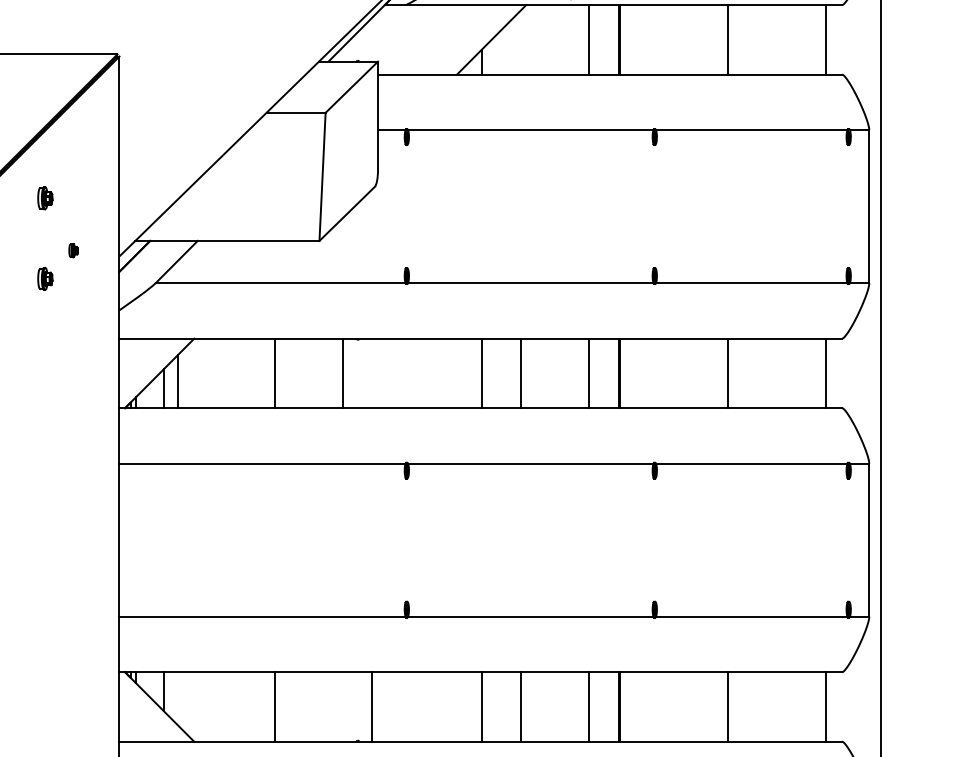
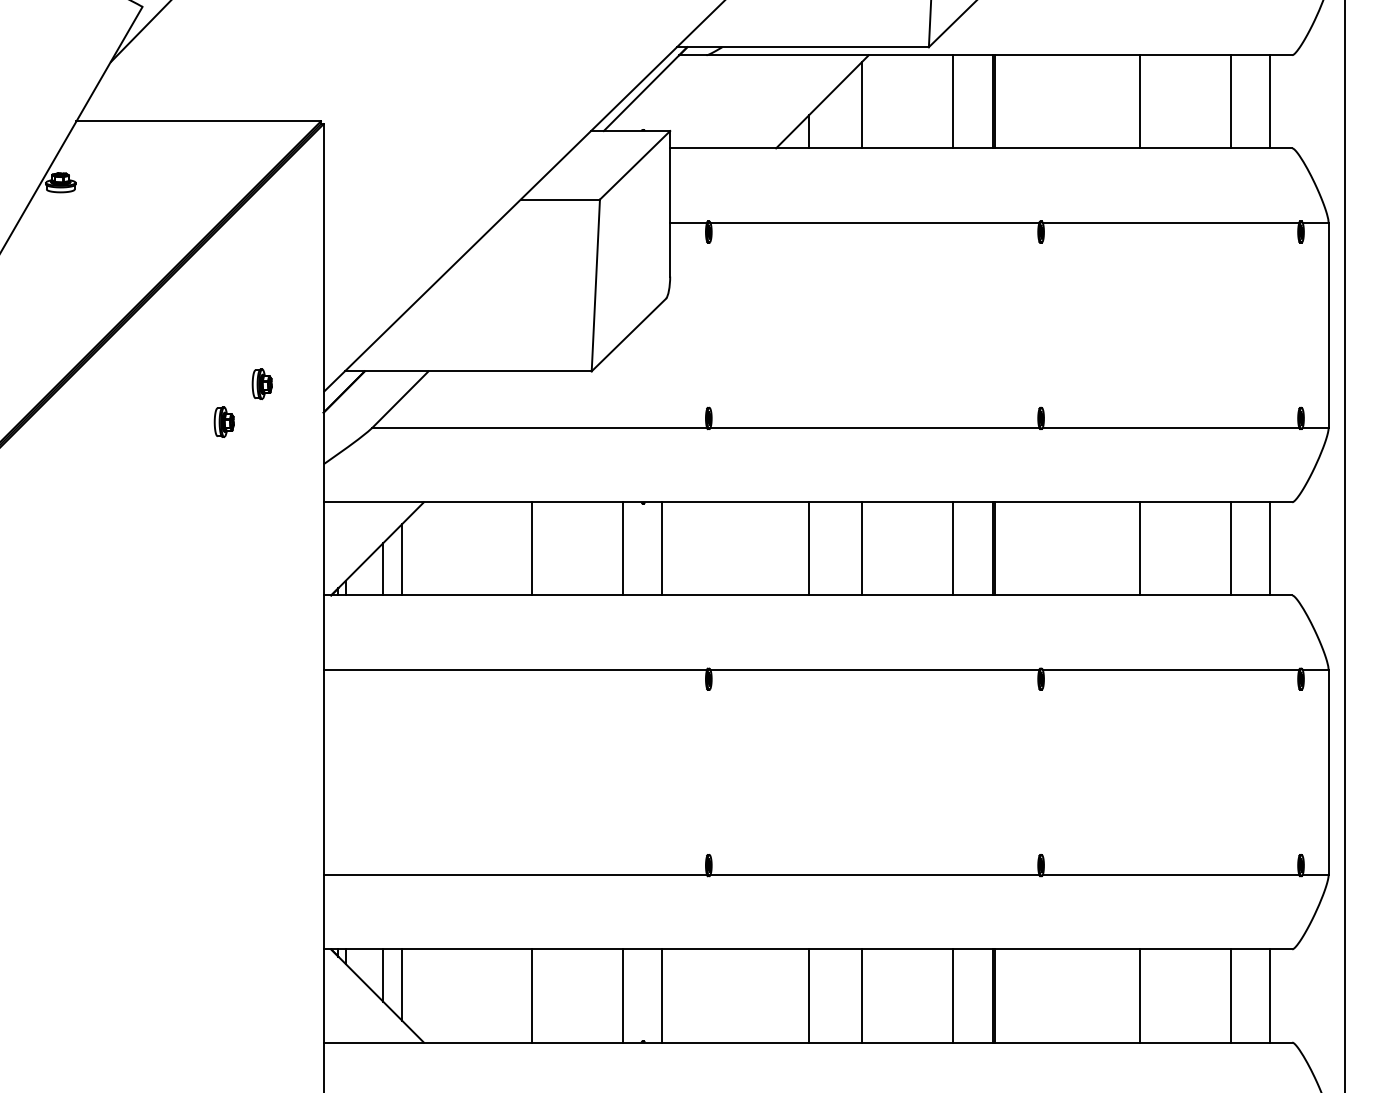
line: (796, 39) -> (1230, 101), added
line: (521, 41) -> (862, 104), added
part: (44, 197) -> (223, 313), removed
part: (73, 250) -> (261, 384), size x1.67
line: (372, 373) -> (662, 548), added
line: (796, 373) -> (1230, 548), added
line: (177, 698) -> (401, 984), added
line: (342, 706) -> (622, 995), added
line: (796, 706) -> (1230, 995), added

